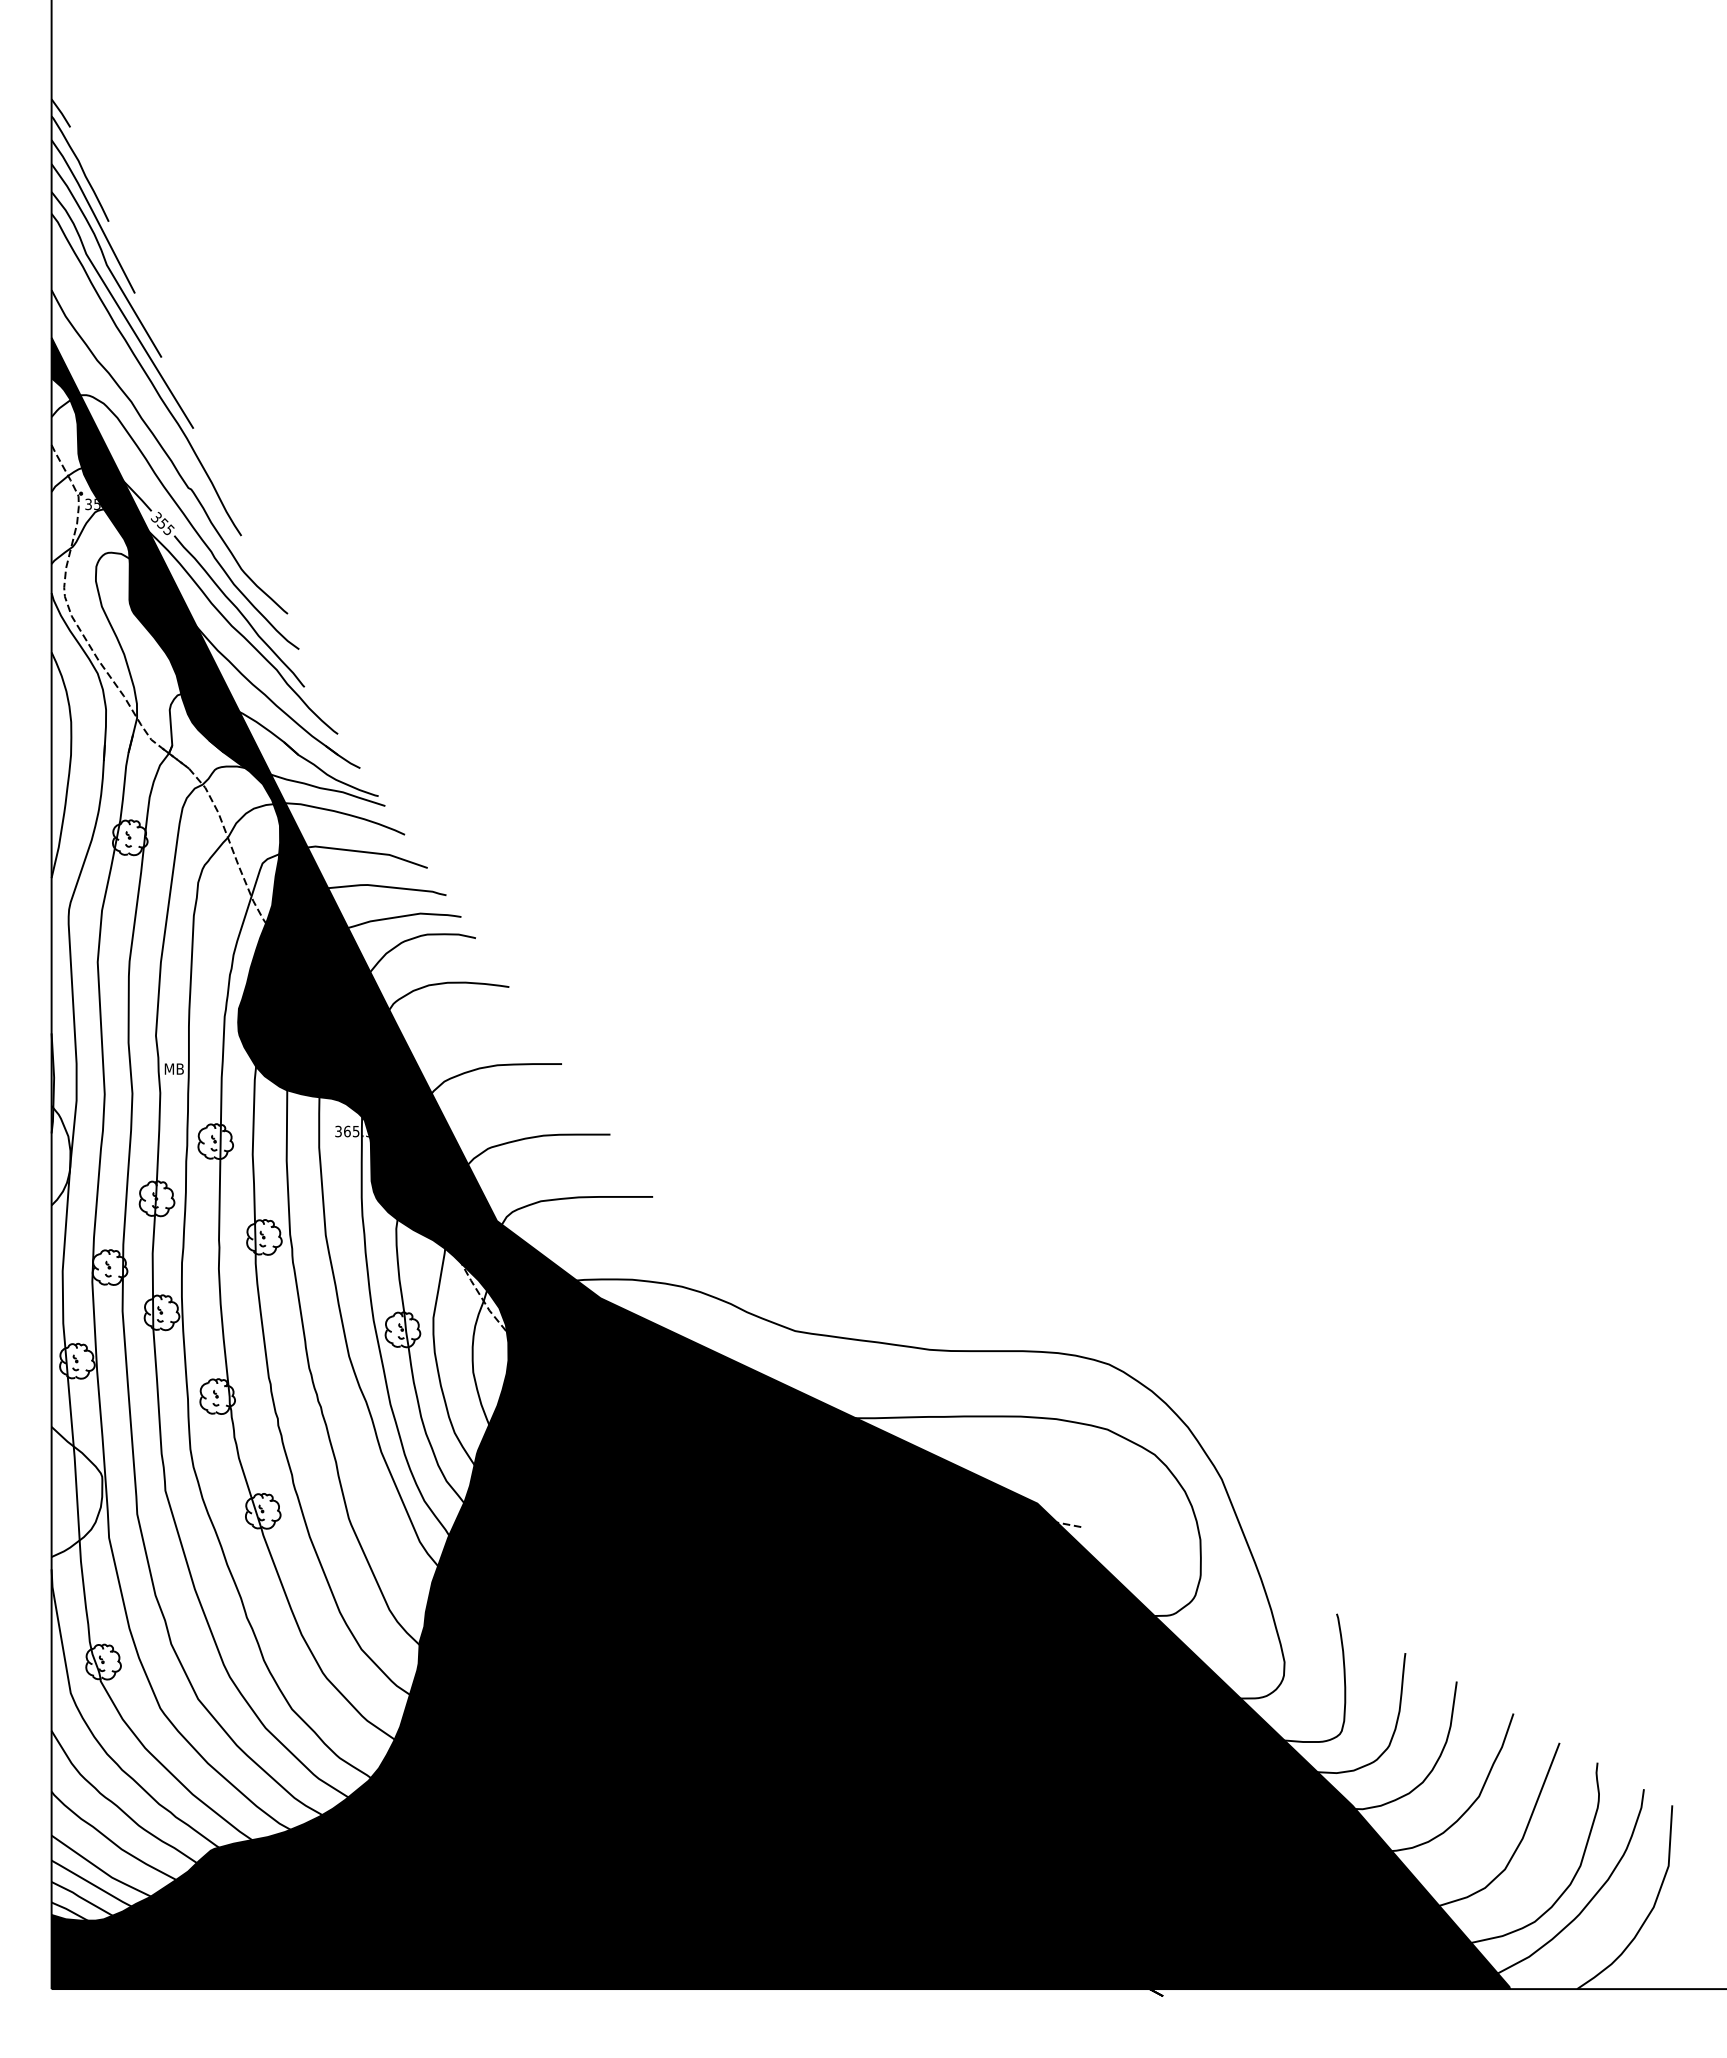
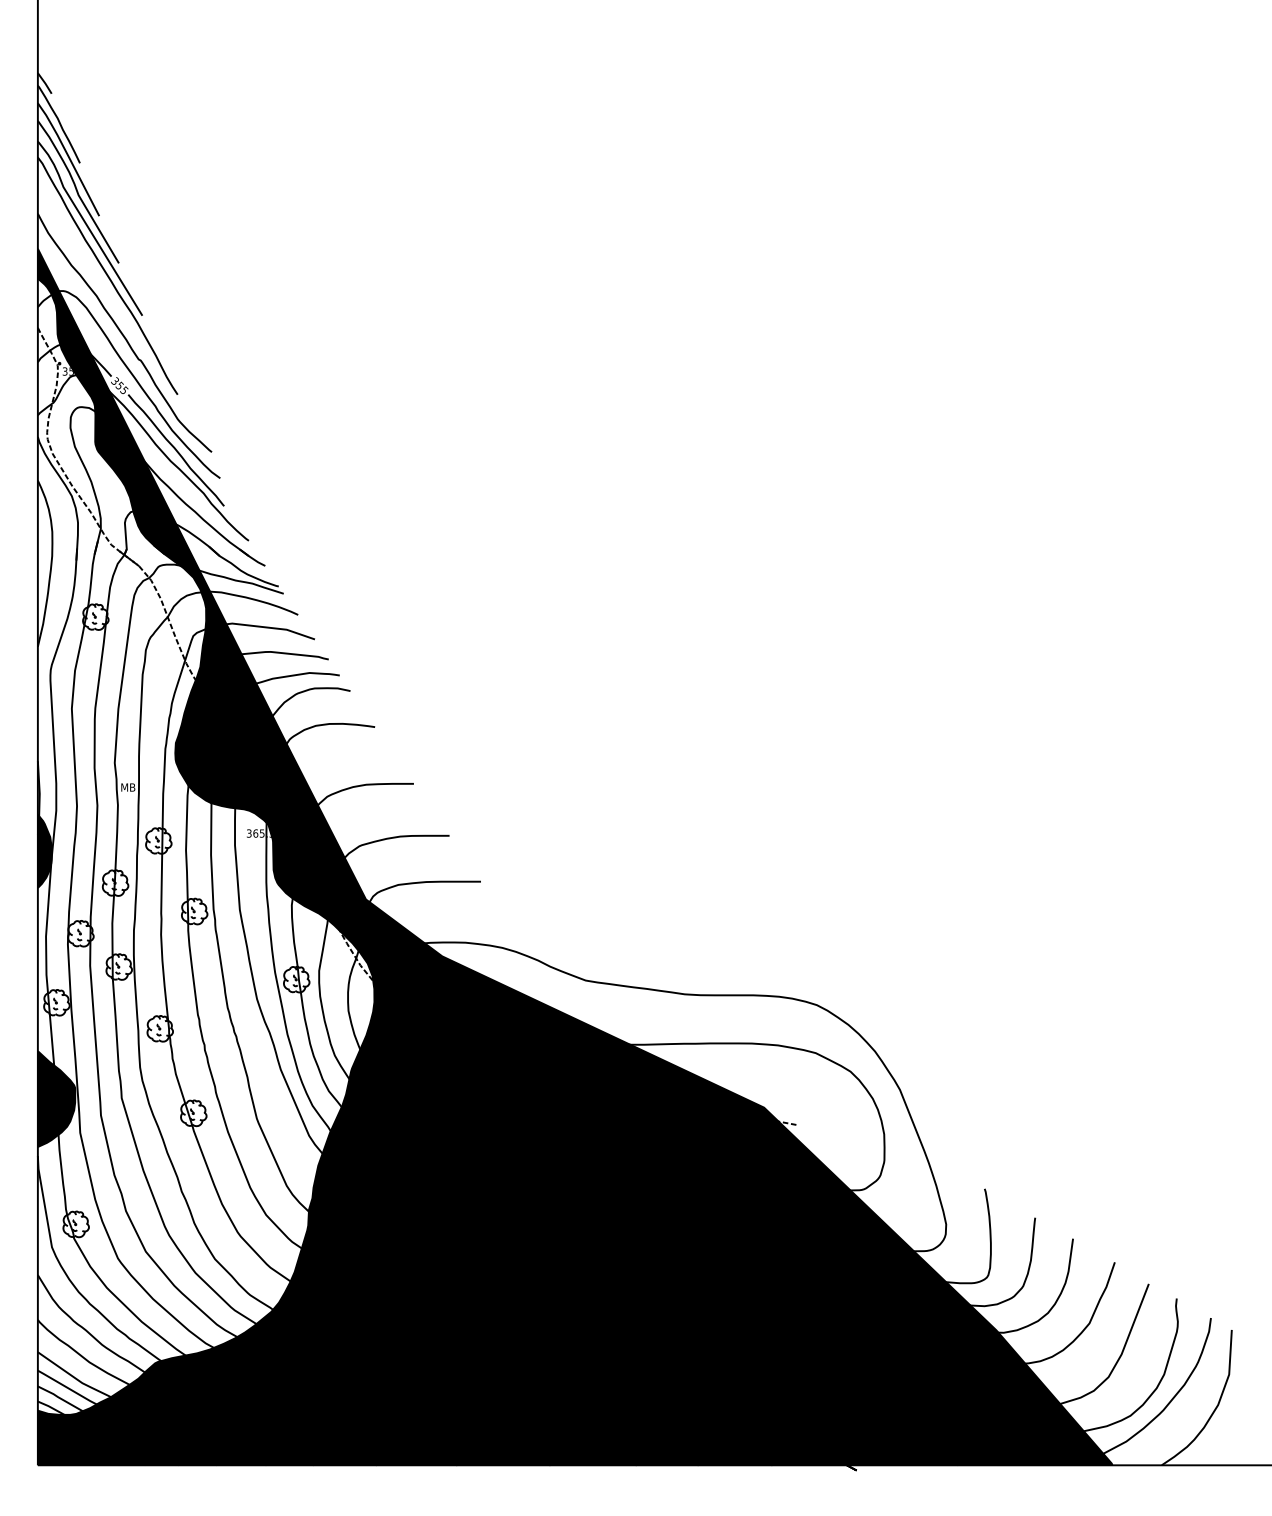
fill: (60, 1155) -> (44, 851), added
fill: (76, 1491) -> (56, 1098), added

